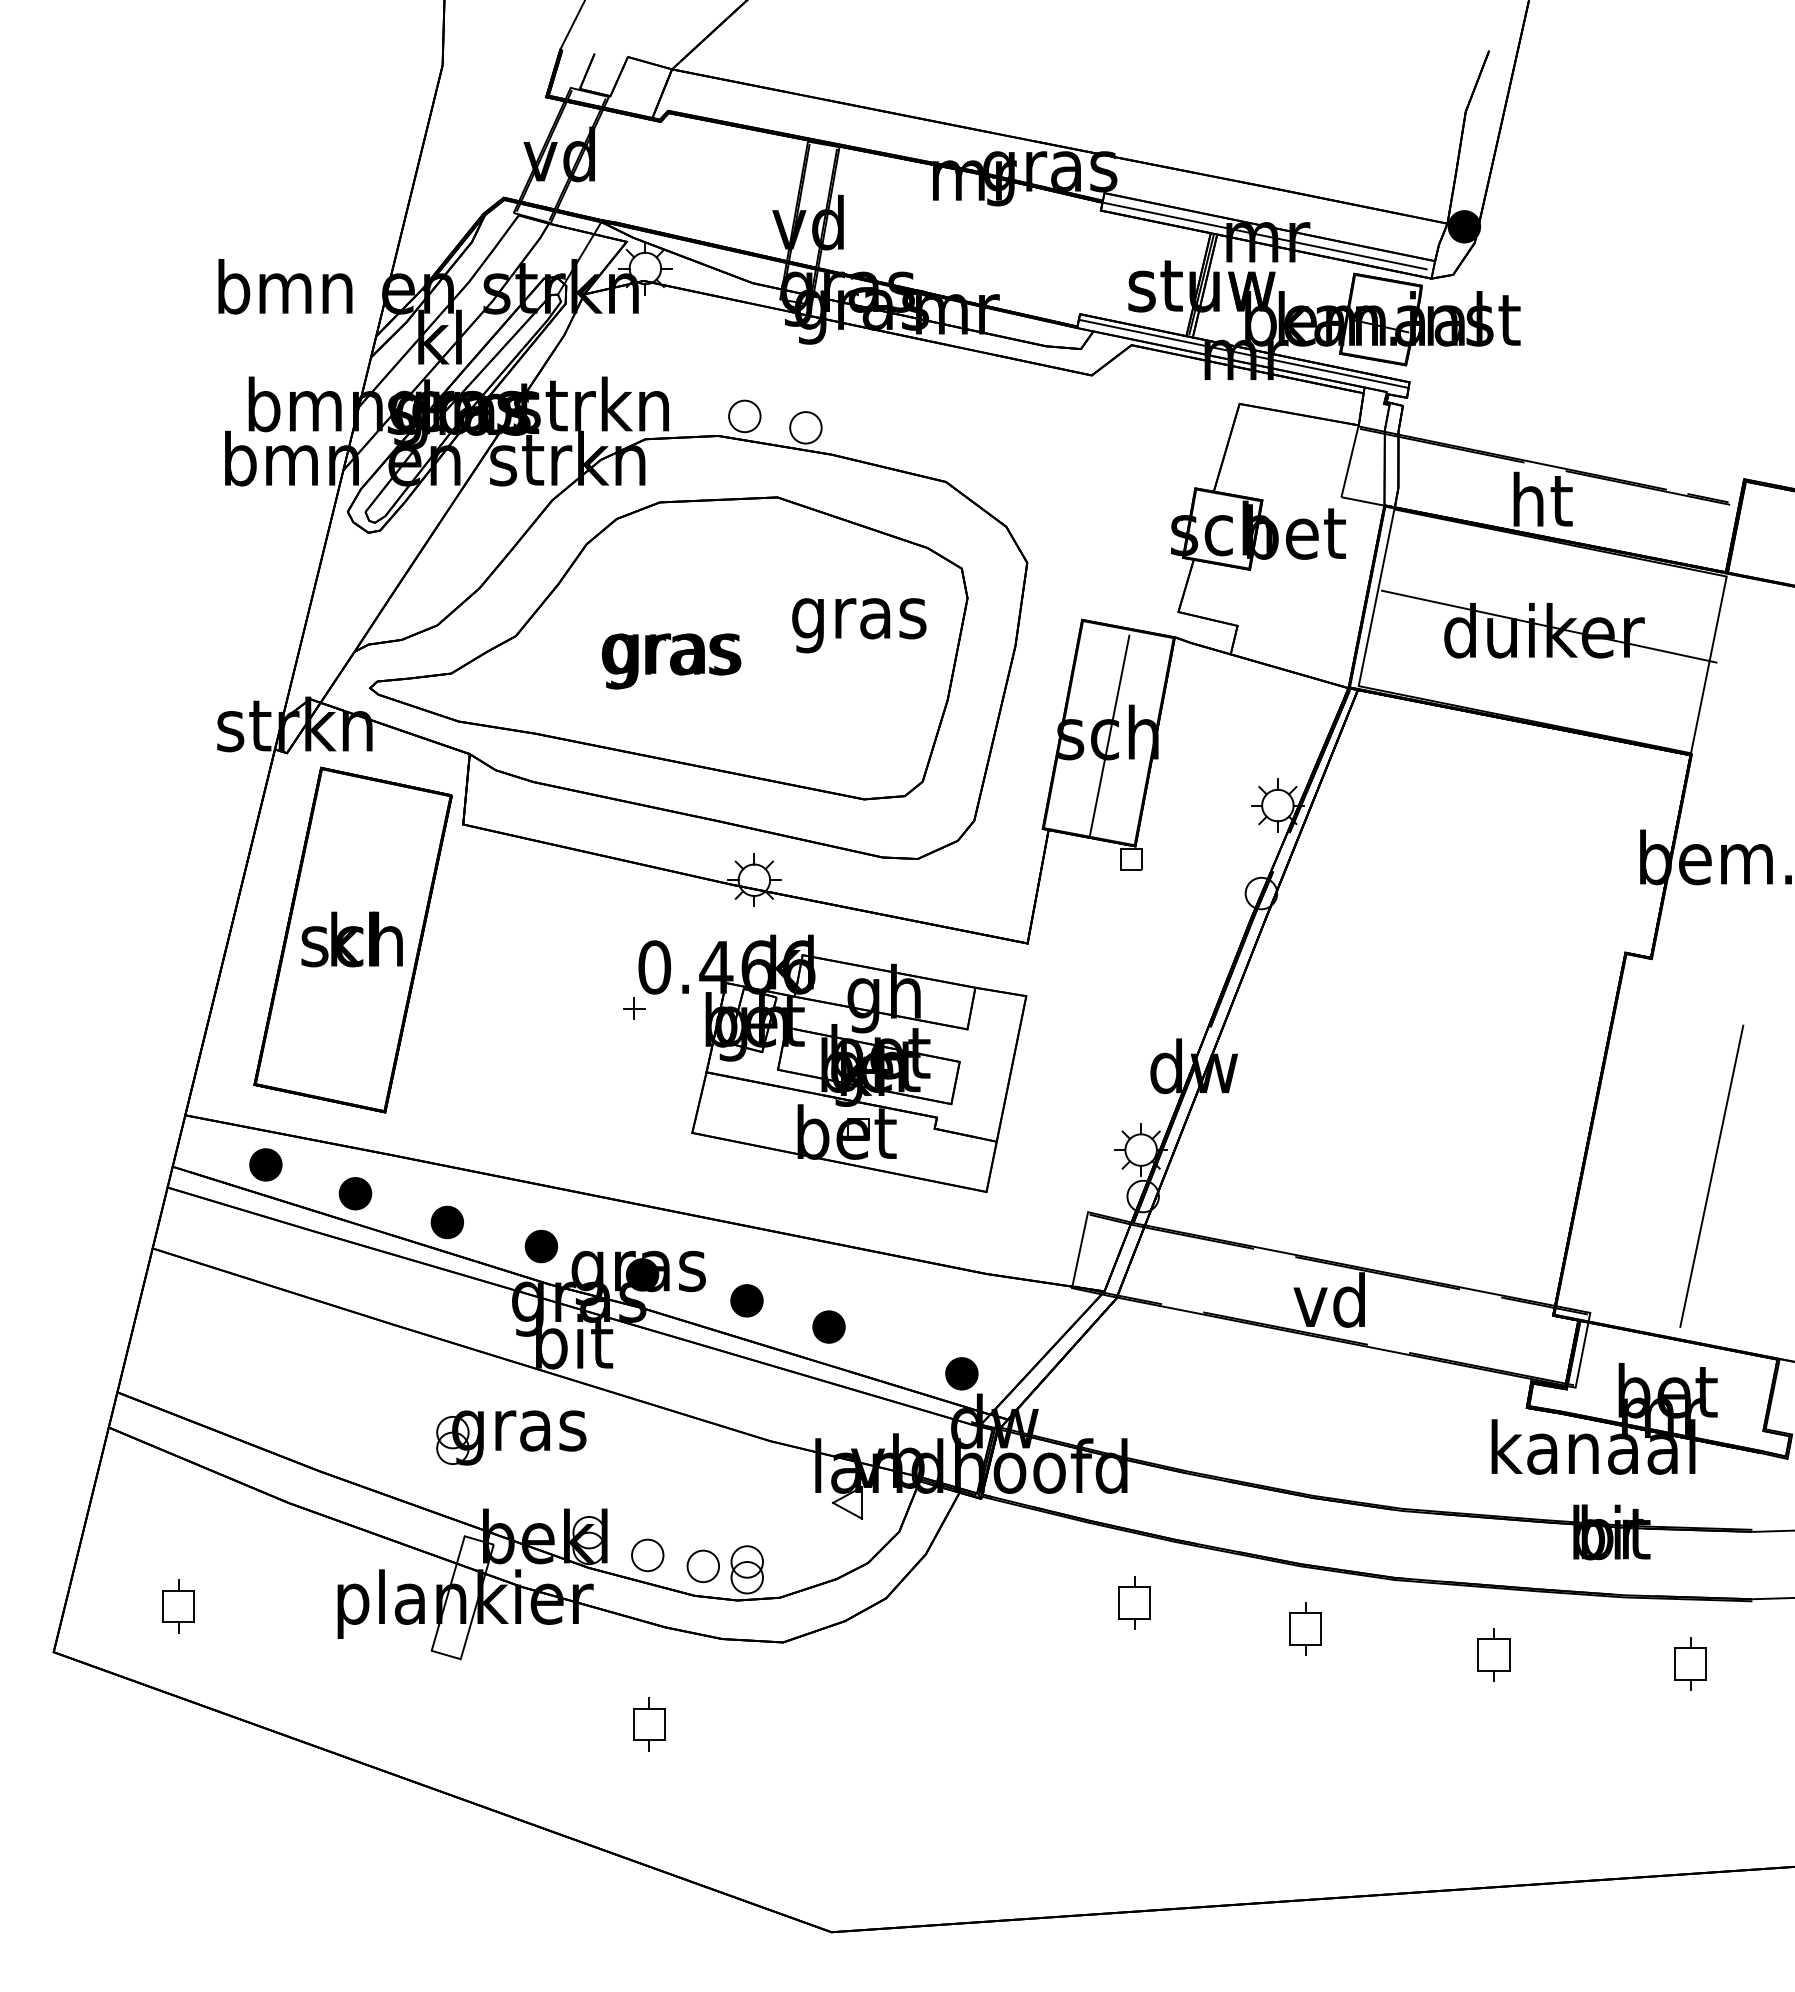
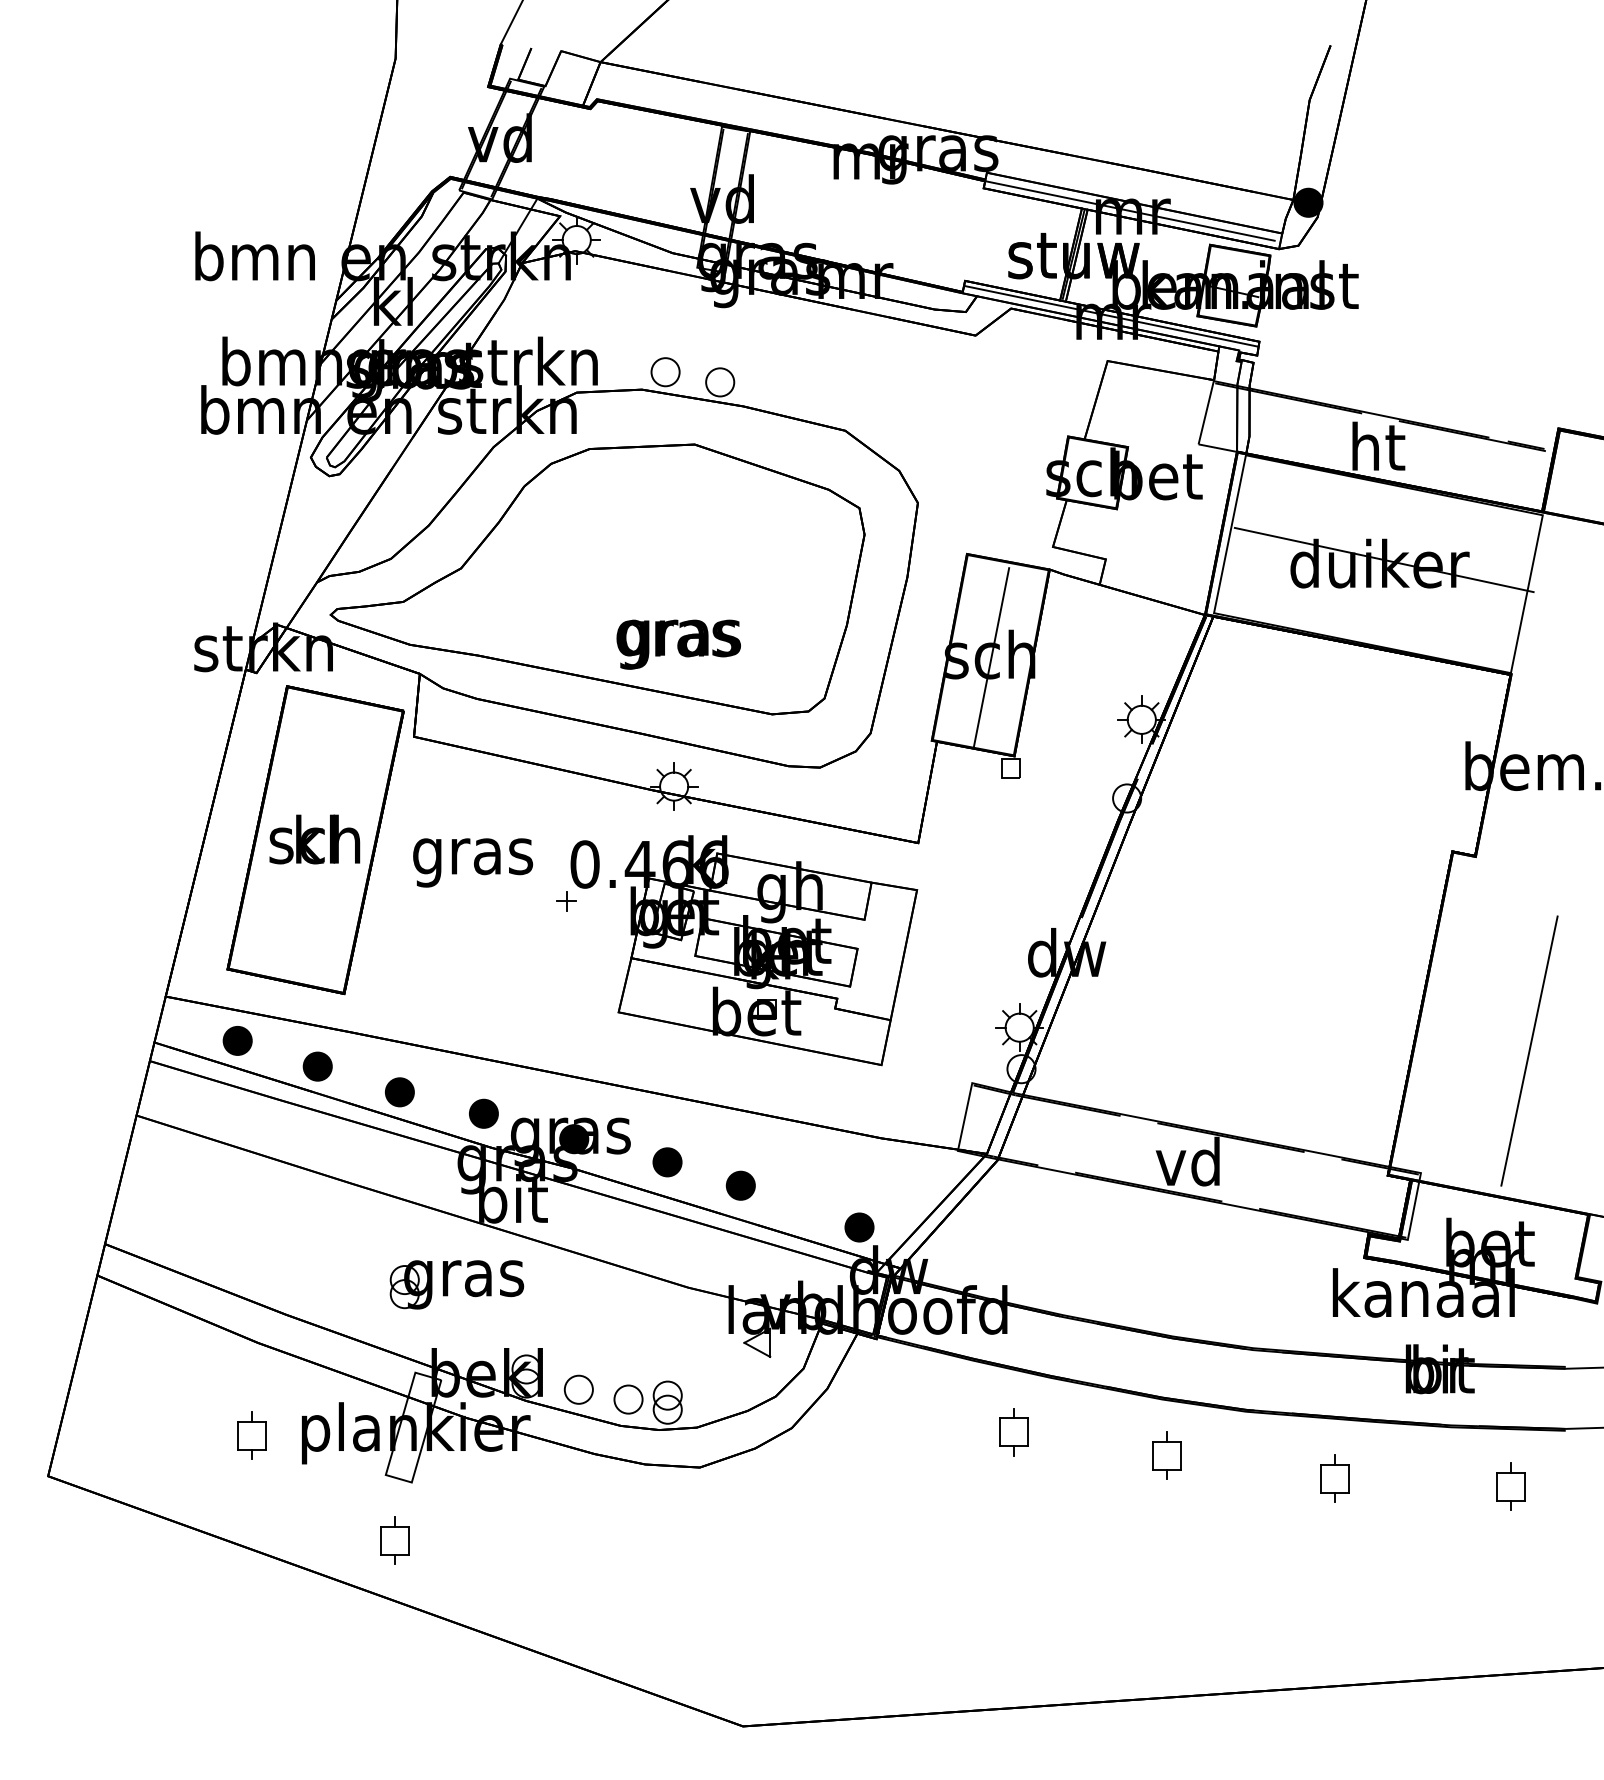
text: (859, 625) -> (473, 862), moved
text: (671, 661) -> (678, 644), moved
part: (178, 1606) -> (251, 1435), moved
part: (649, 1724) -> (394, 1540), moved

